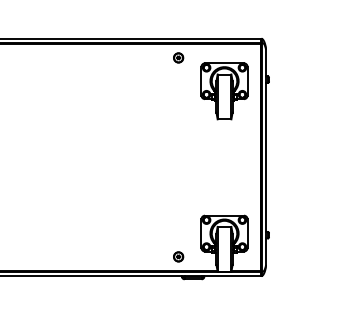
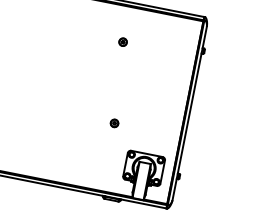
part: (178, 57) -> (123, 41), moved
part: (224, 91) -> (166, 53), removed
part: (178, 256) -> (114, 123), moved

